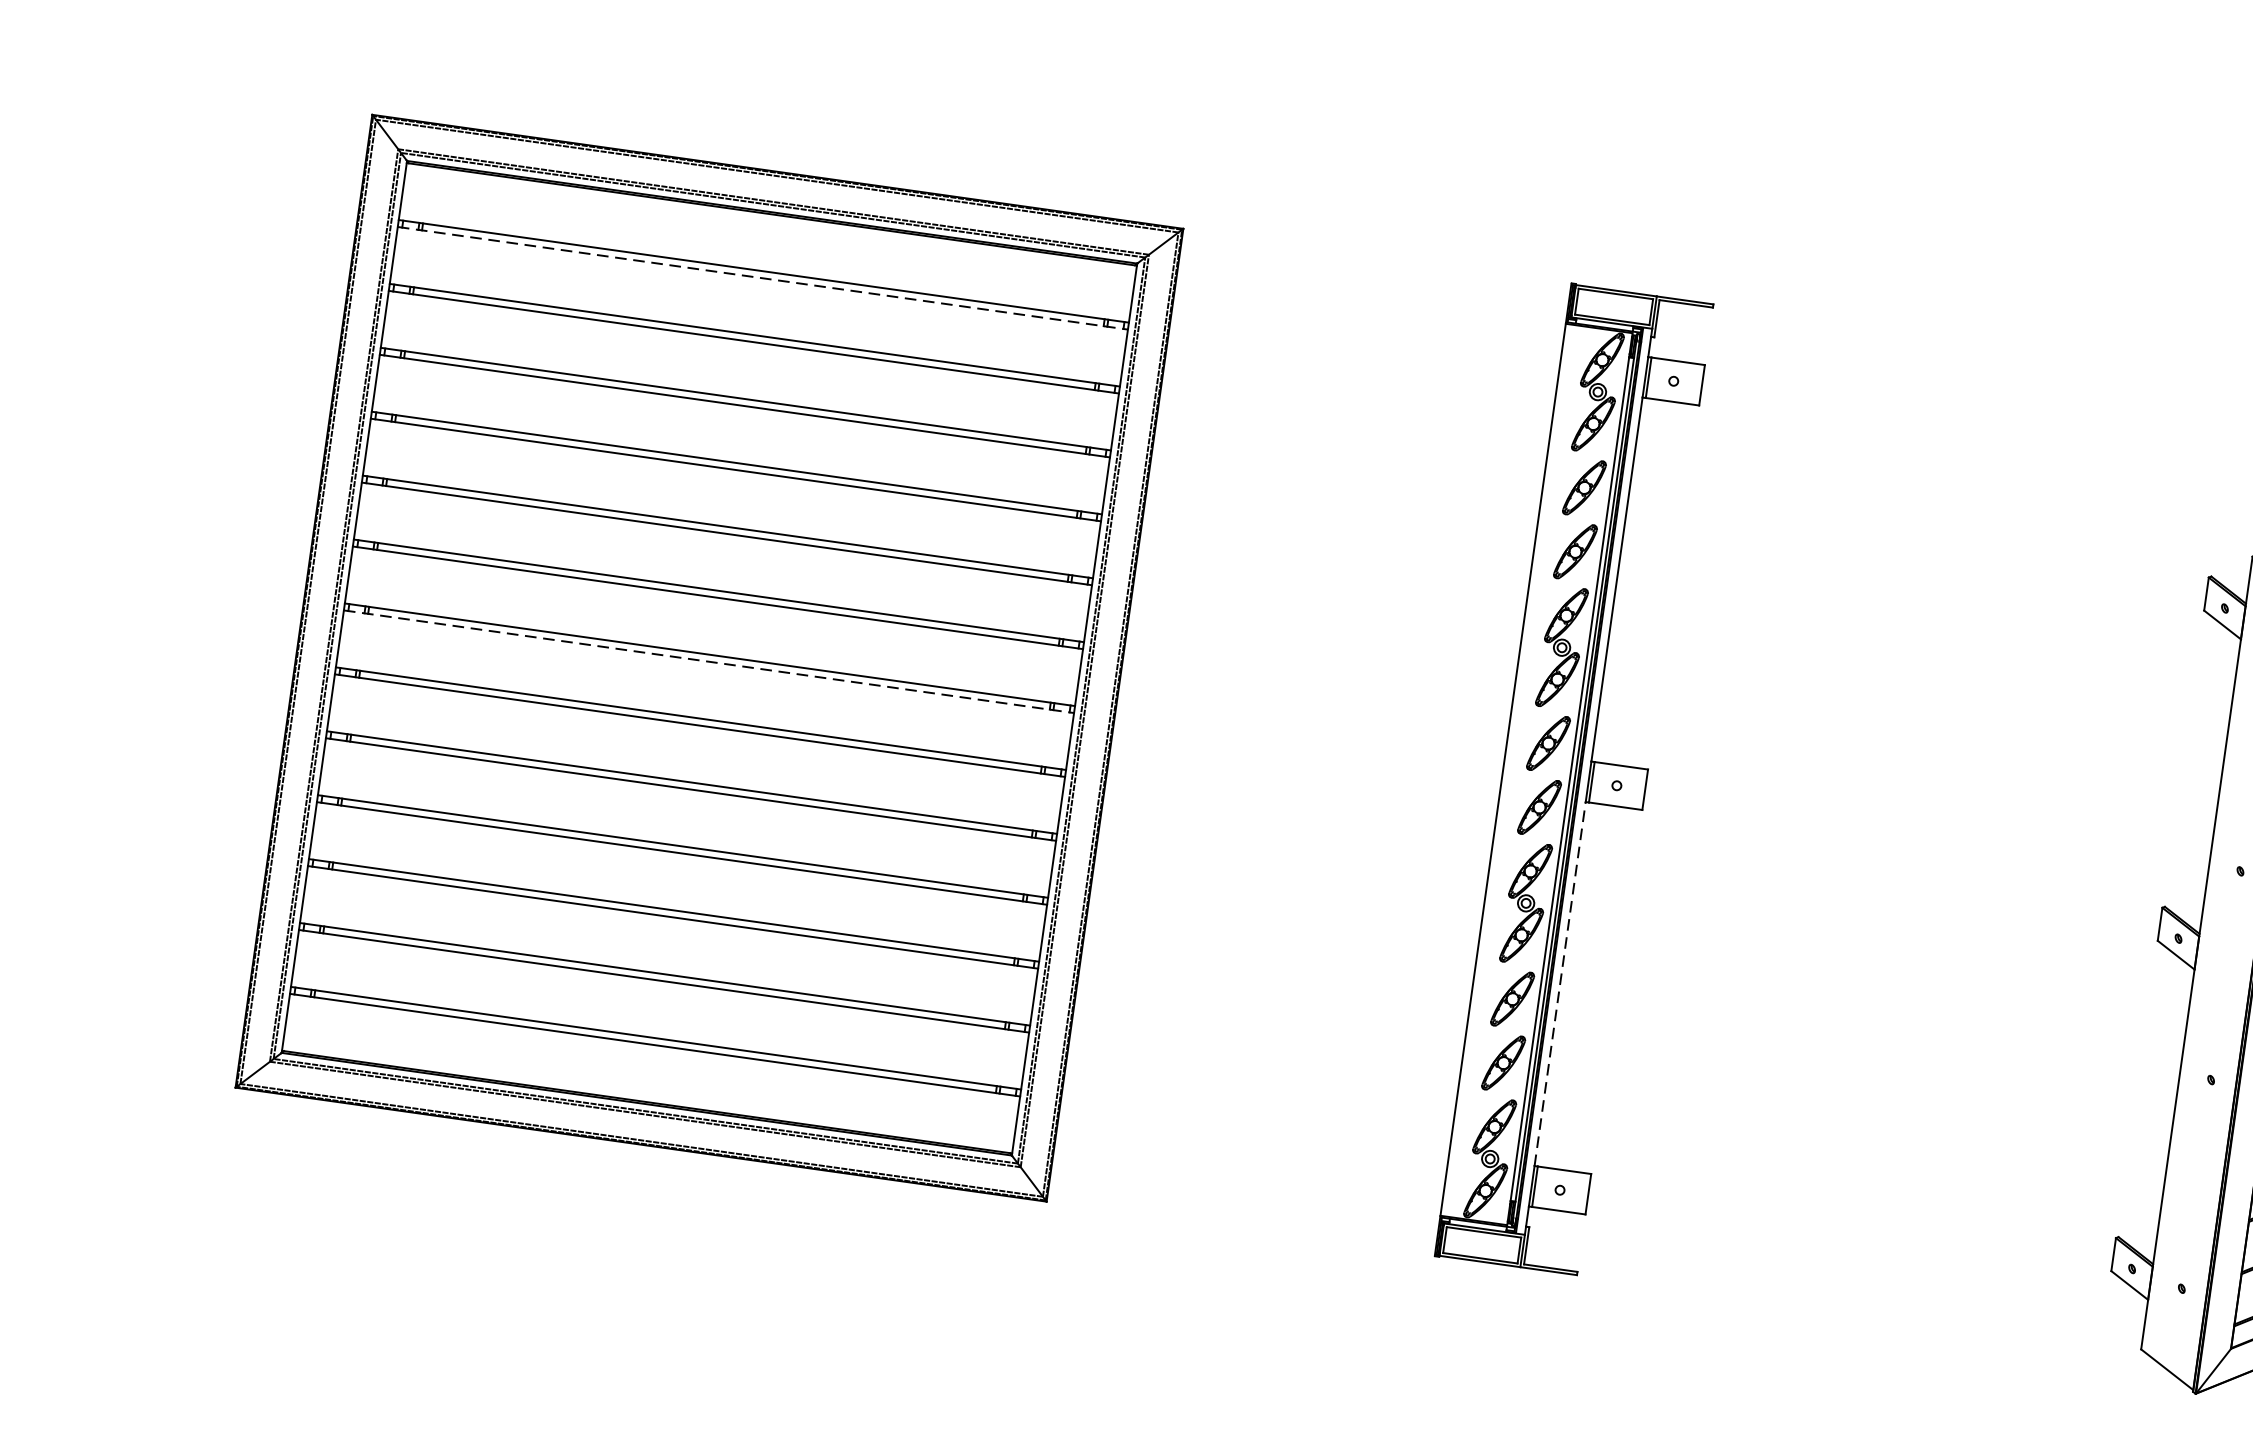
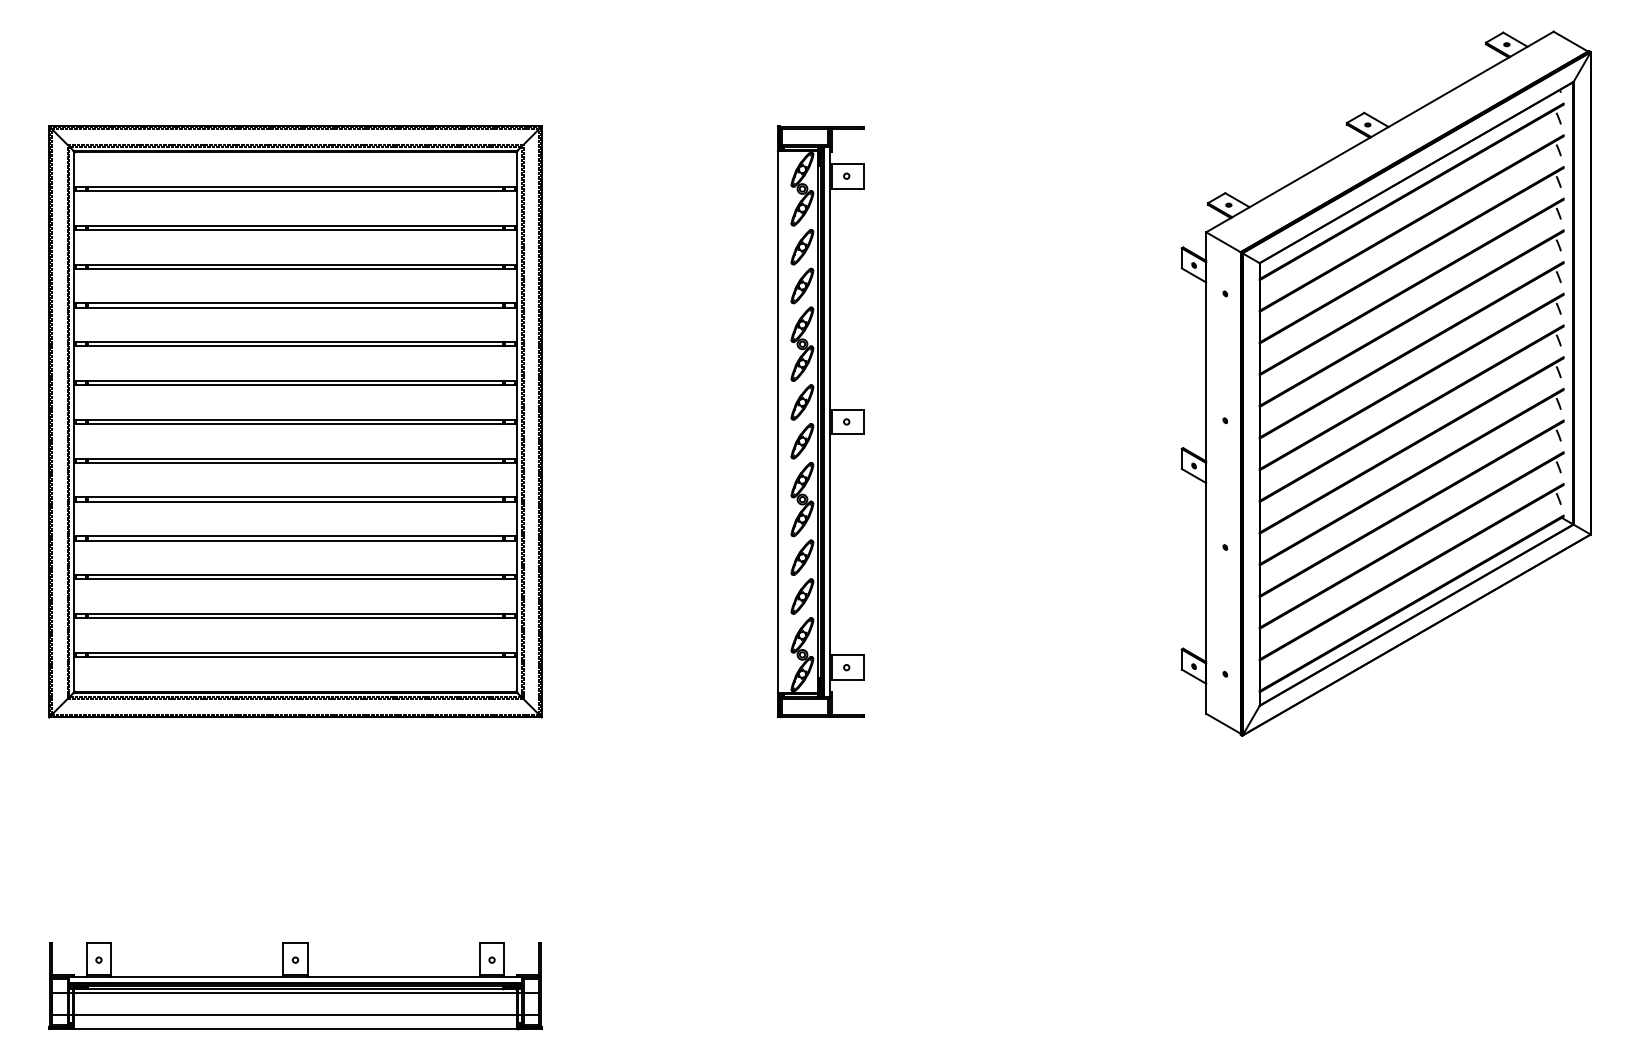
line: (762, 278) -> (295, 191), dashed -> solid
line: (708, 662) -> (295, 424), dashed -> solid
line: (1560, 983) -> (829, 544), dashed -> solid

